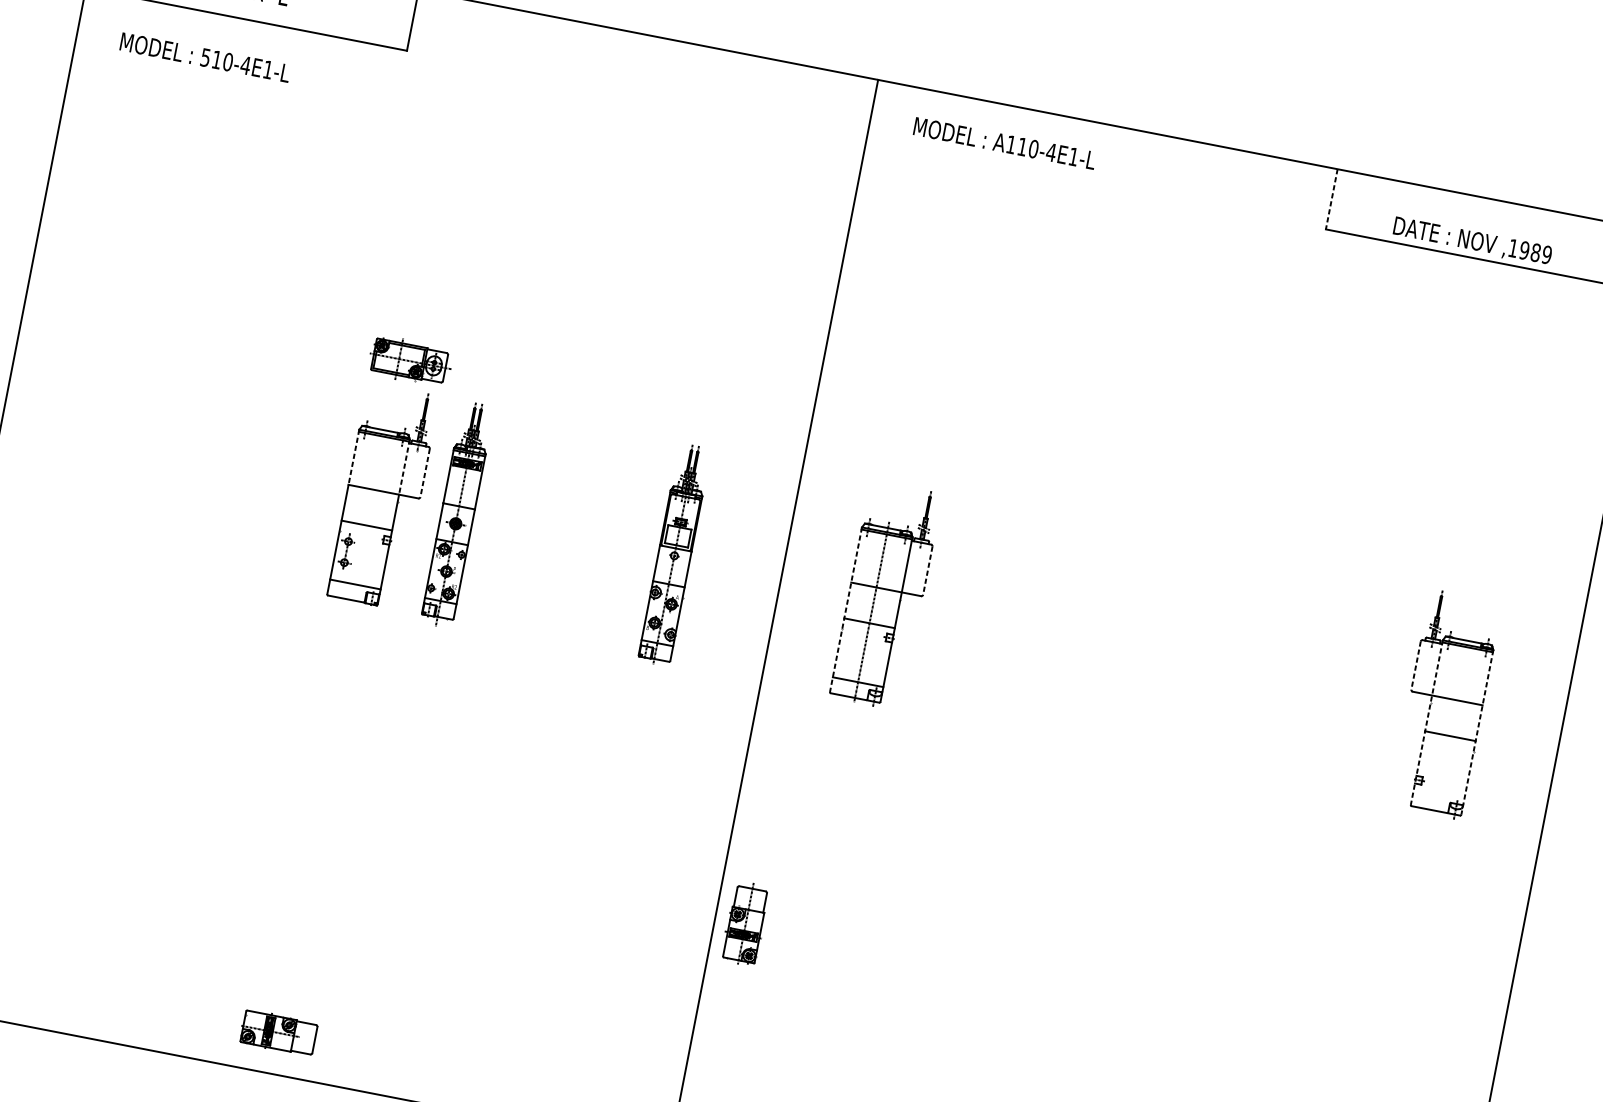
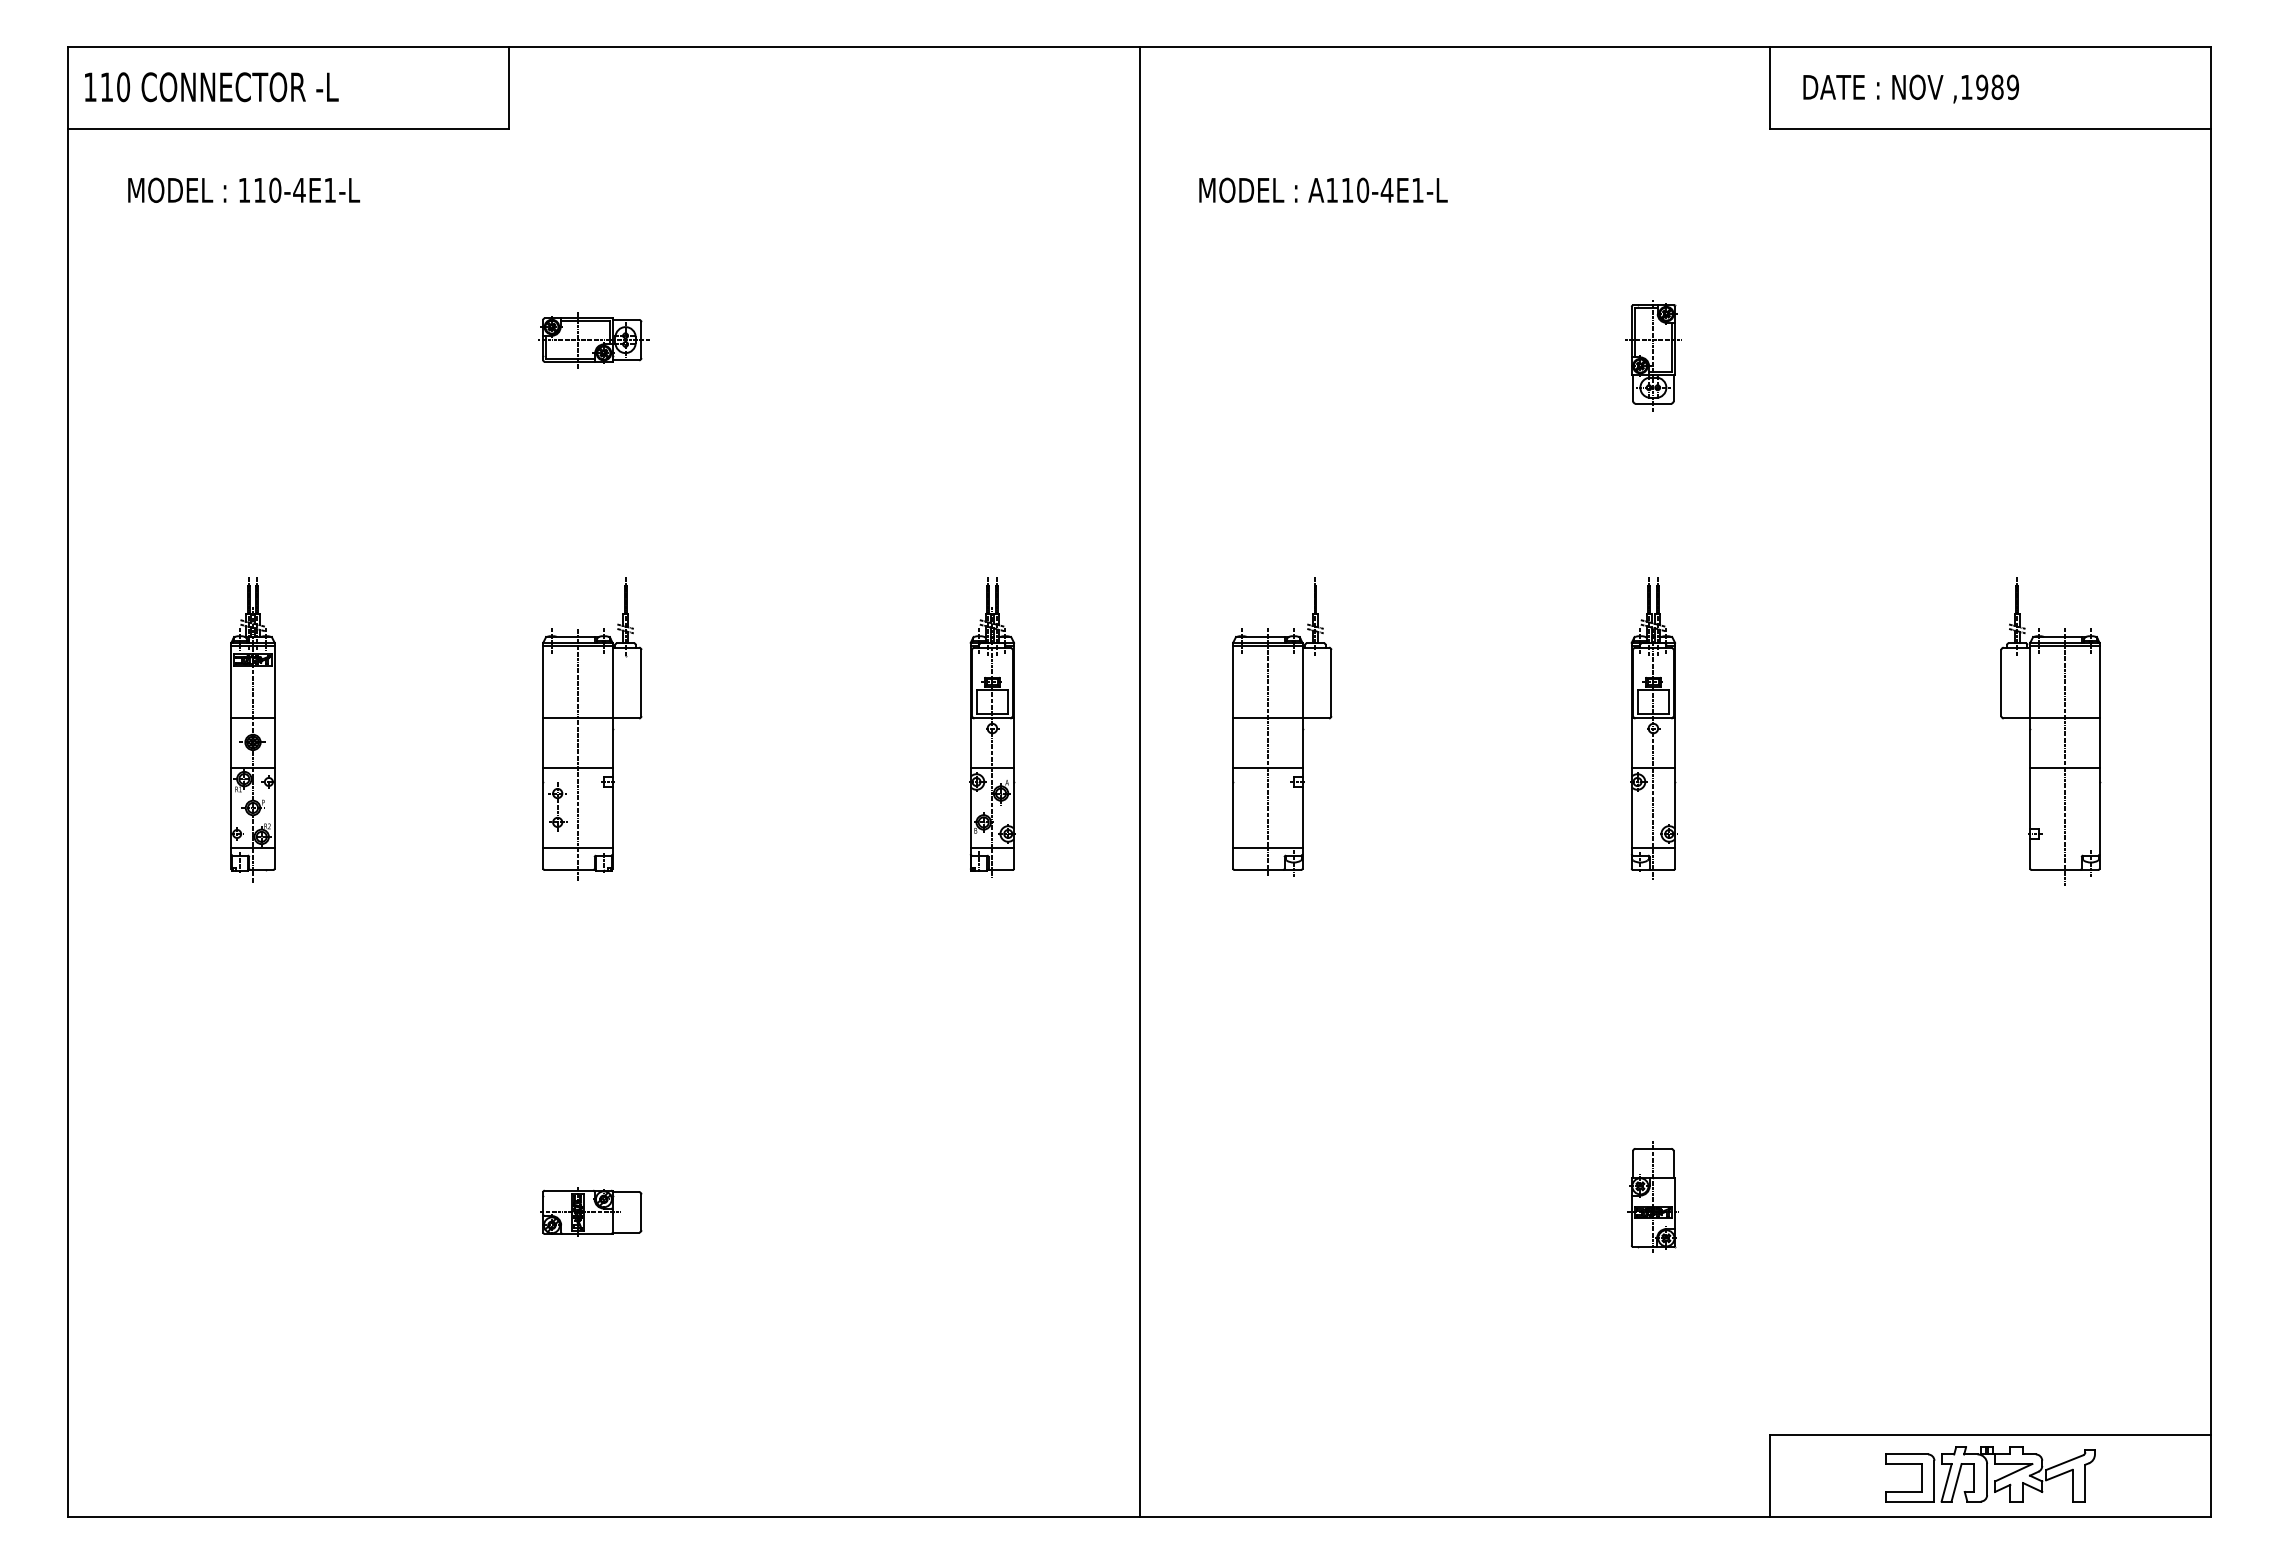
text: (205, 57) -> (244, 190), 510-4E1-L -> 110-4E1-L
text: (1005, 142) -> (1323, 189), moved
line: (1332, 199) -> (1770, 88), dashed -> solid
text: (1472, 241) -> (1910, 88), moved
part: (410, 361) -> (593, 340), moved
part: (1208, 377) -> (1653, 355), added
line: (354, 457) -> (543, 680), dashed -> solid
line: (404, 467) -> (612, 680), dashed -> solid
line: (425, 473) -> (641, 683), dashed -> solid
part: (457, 514) -> (252, 729), moved
line: (368, 515) -> (577, 754), added
line: (927, 571) -> (1331, 683), dashed -> solid
line: (846, 609) -> (1233, 755), dashed -> solid
part: (1156, 649) -> (1653, 728), added
line: (1416, 665) -> (2001, 683), dashed -> solid
line: (1427, 722) -> (2030, 755), dashed -> solid
line: (1451, 728) -> (2064, 756), added
line: (1477, 732) -> (2099, 755), dashed -> solid
part: (745, 923) -> (1652, 1196), moved
part: (278, 1032) -> (591, 1211), moved

